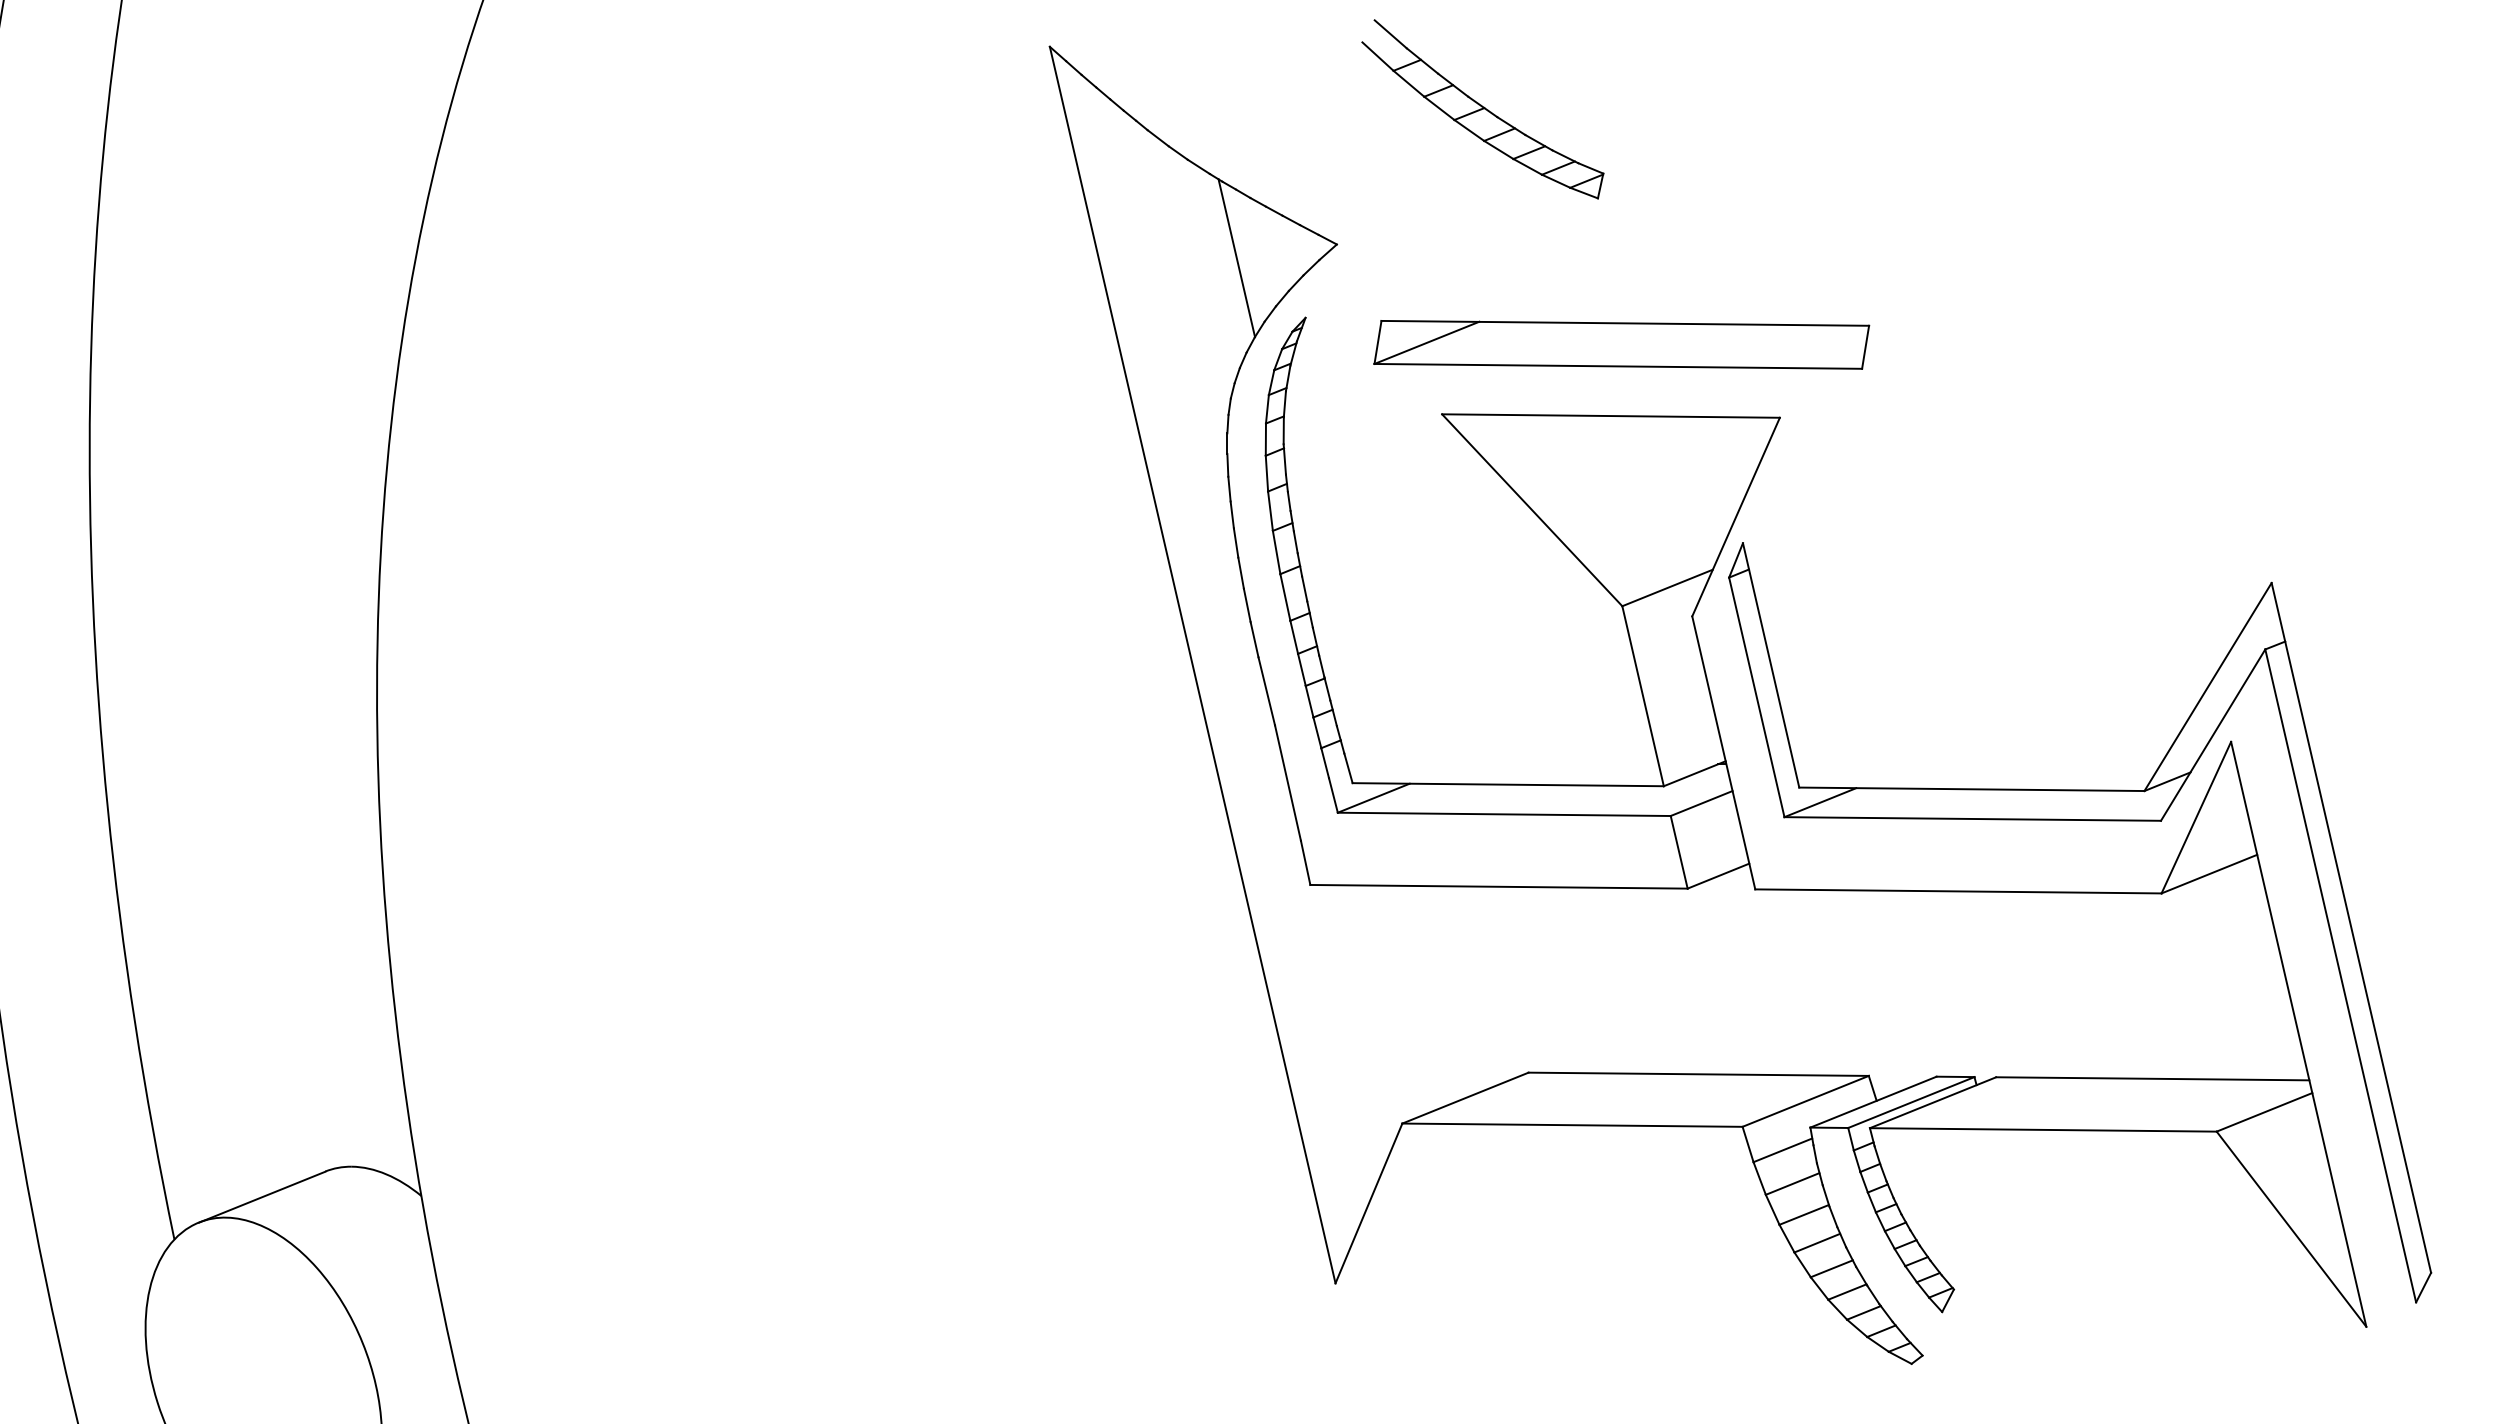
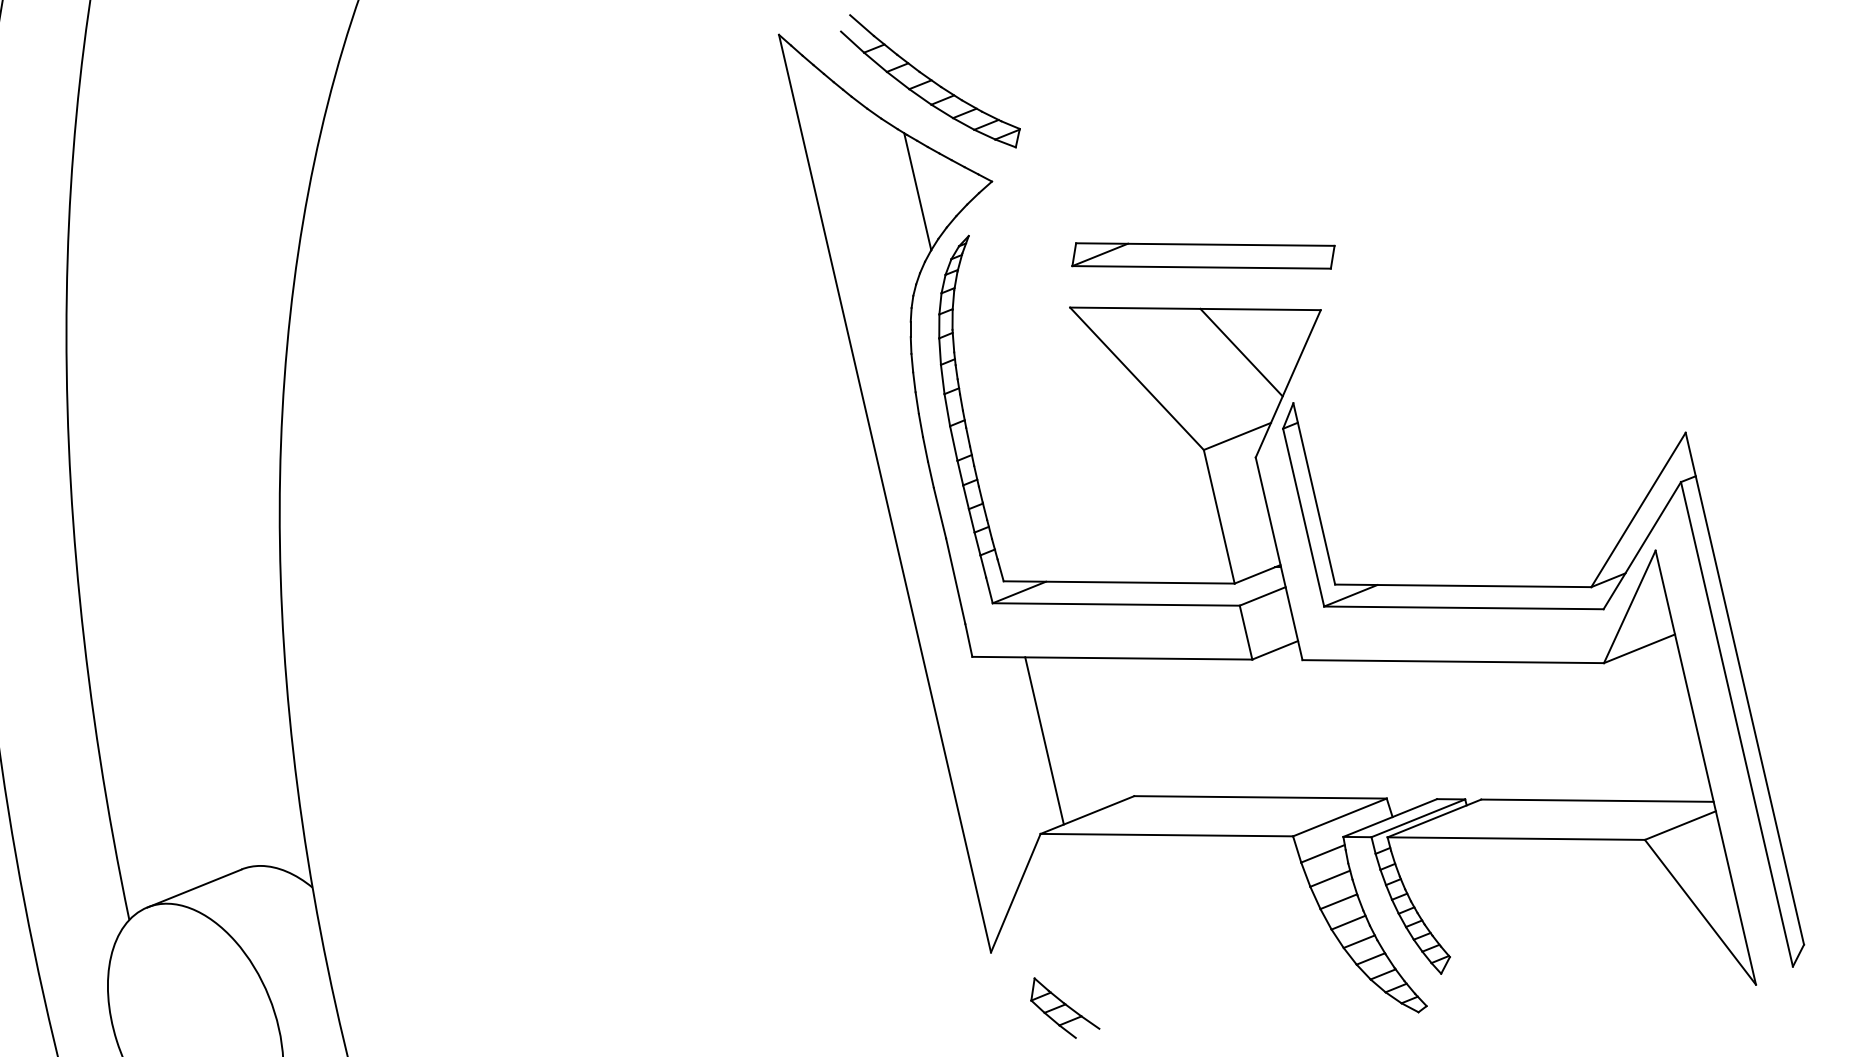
part: (1482, 109) -> (930, 81), moved
part: (1621, 344) -> (1203, 255), size x0.71
line: (1672, 475) -> (1241, 352), added
line: (1407, 997) -> (1044, 740), added
part: (1435, 1358) -> (1065, 1008), added

